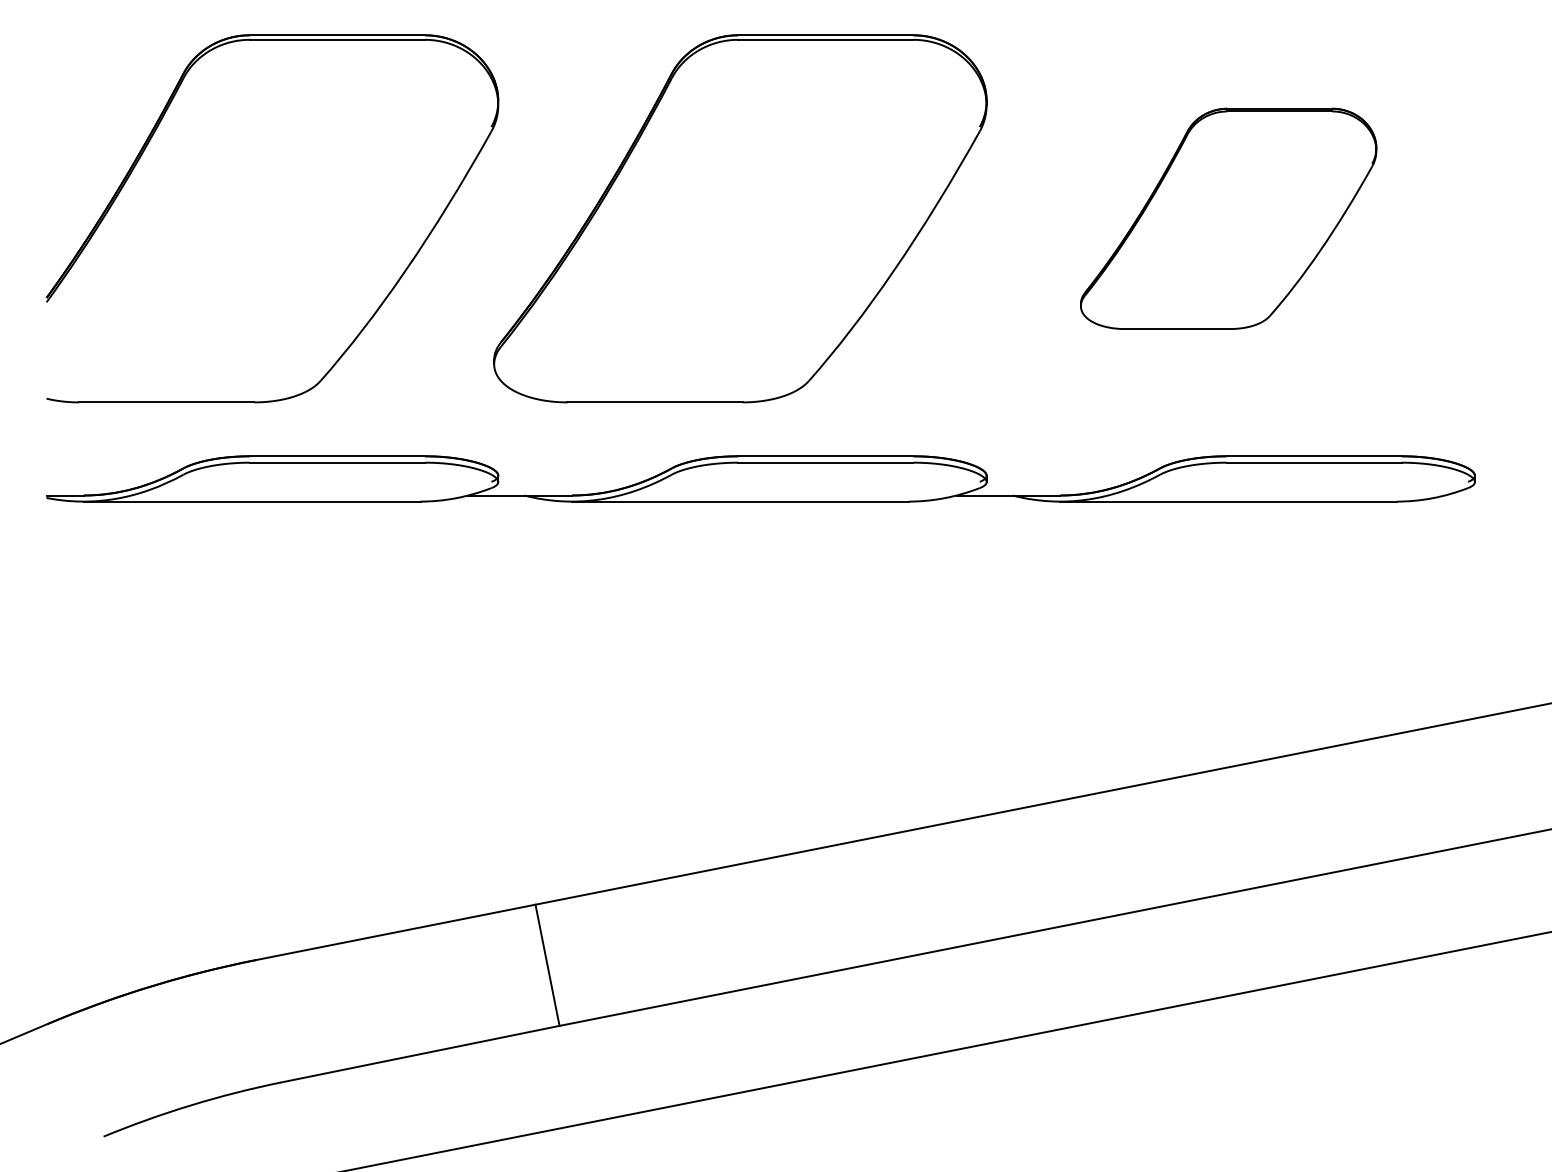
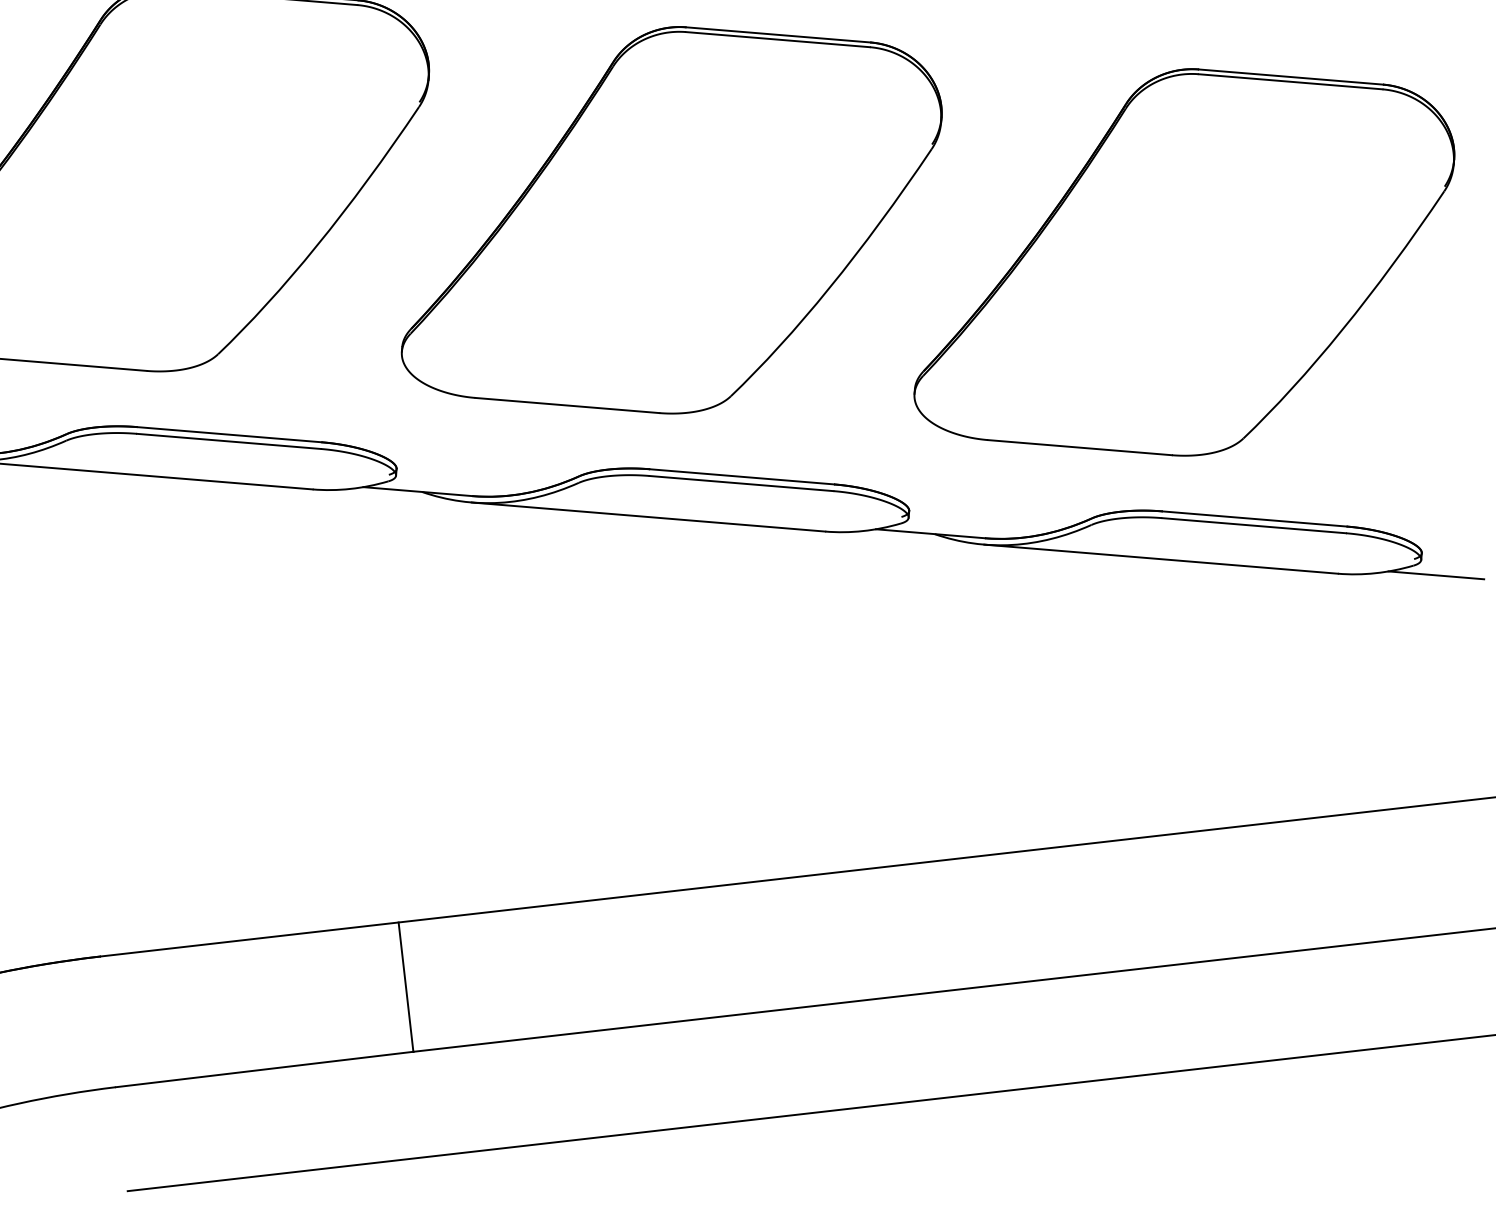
part: (1228, 218) -> (1185, 261), size x1.67
line: (1489, 495) -> (1435, 575), added

